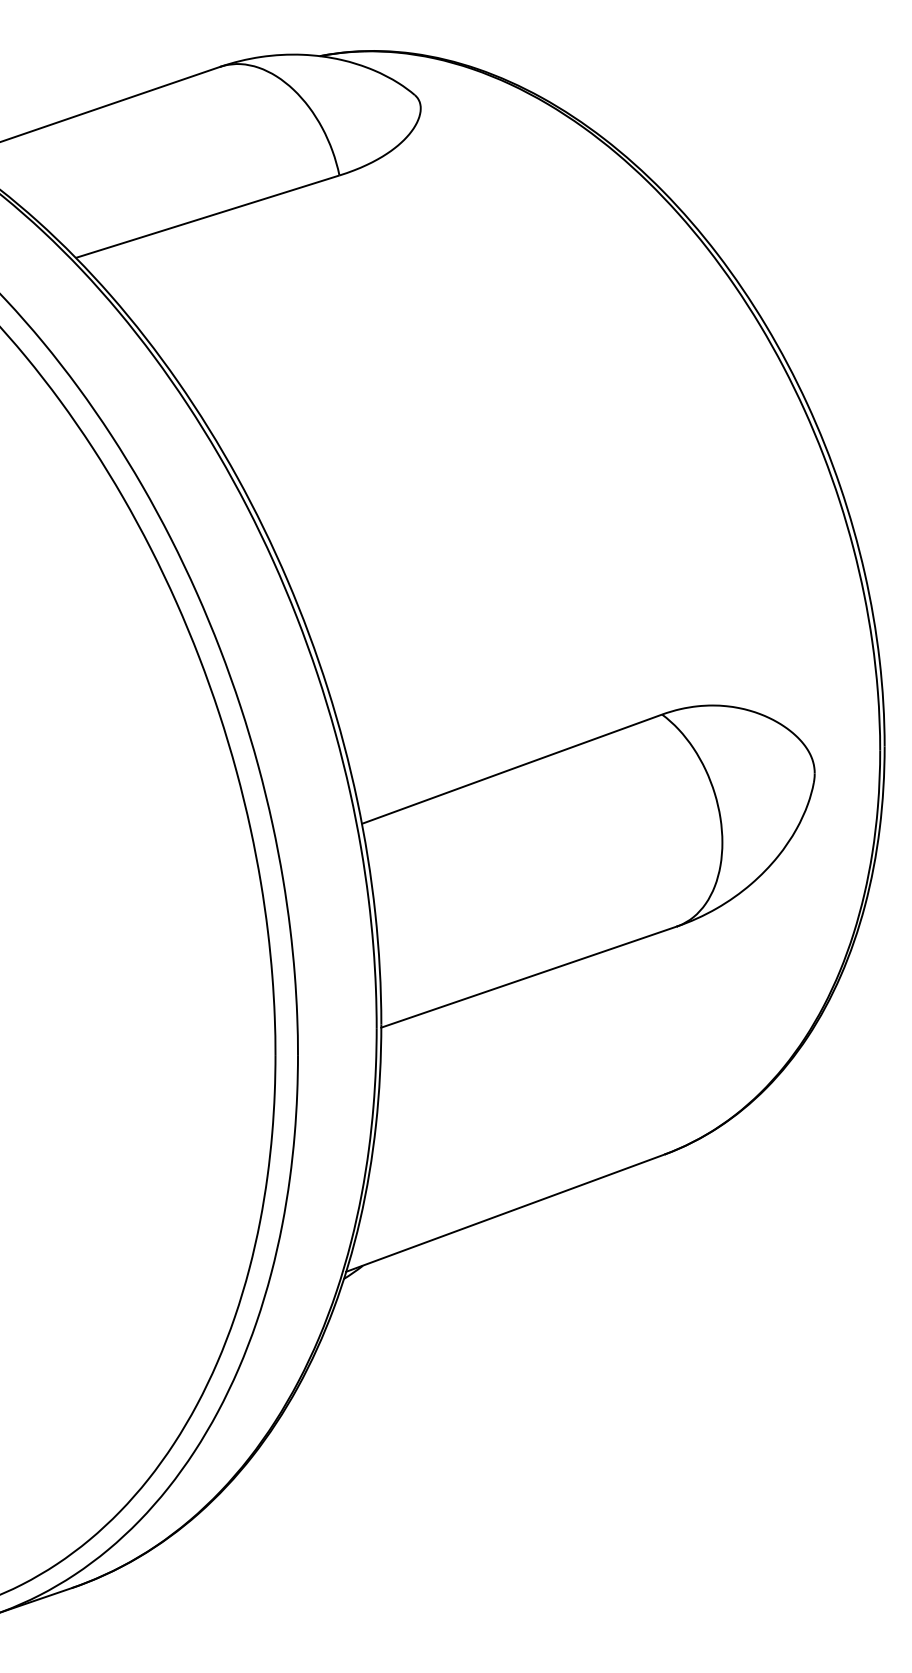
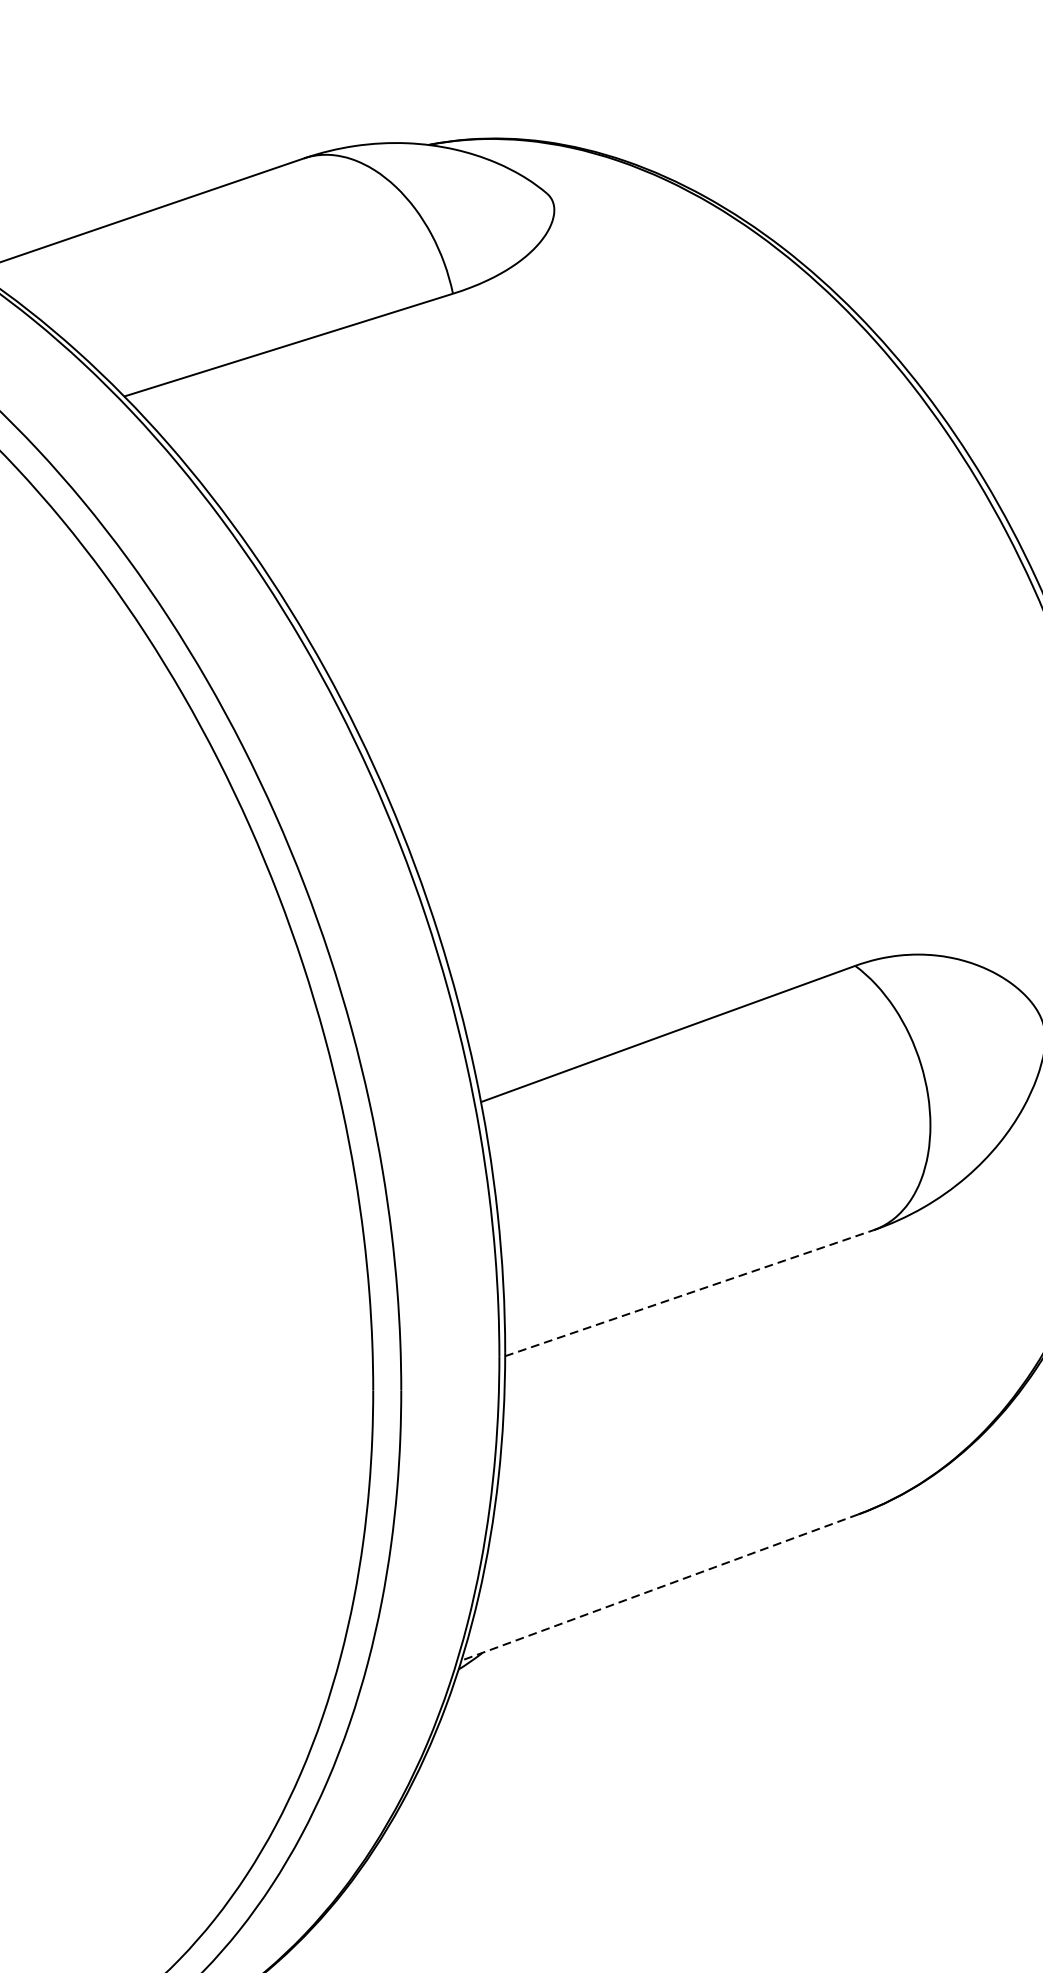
line: (529, 976) -> (689, 1292), solid -> dashed
line: (505, 1213) -> (659, 1587), solid -> dashed

